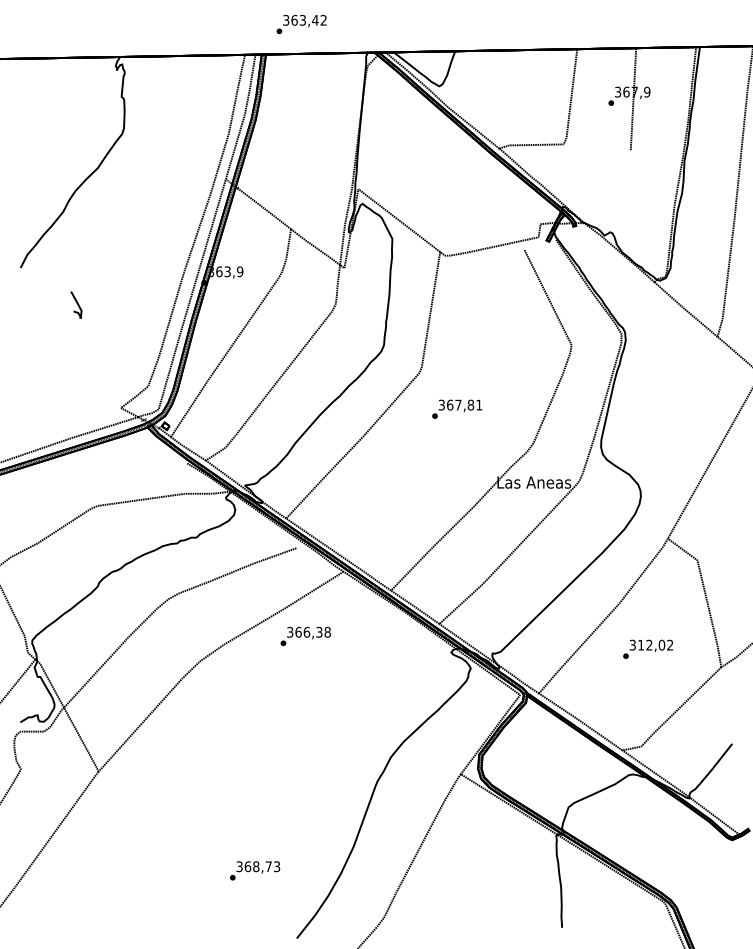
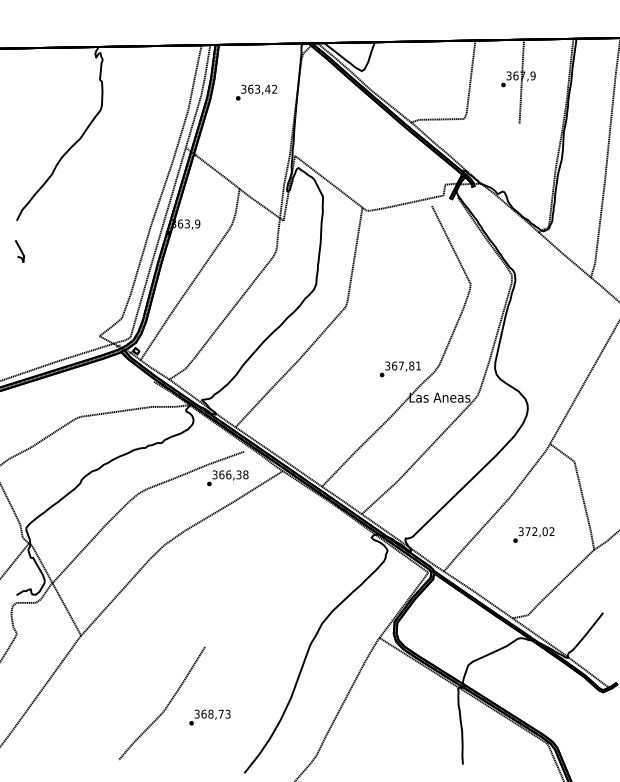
text: (301, 24) -> (256, 92), moved
curve: (76, 303) -> (19, 250), moved
text: (457, 408) -> (400, 368), moved
text: (305, 636) -> (227, 478), moved
text: (641, 645) -> (528, 531), 312,02 -> 372,02
line: (202, 856) -> (166, 705), added

